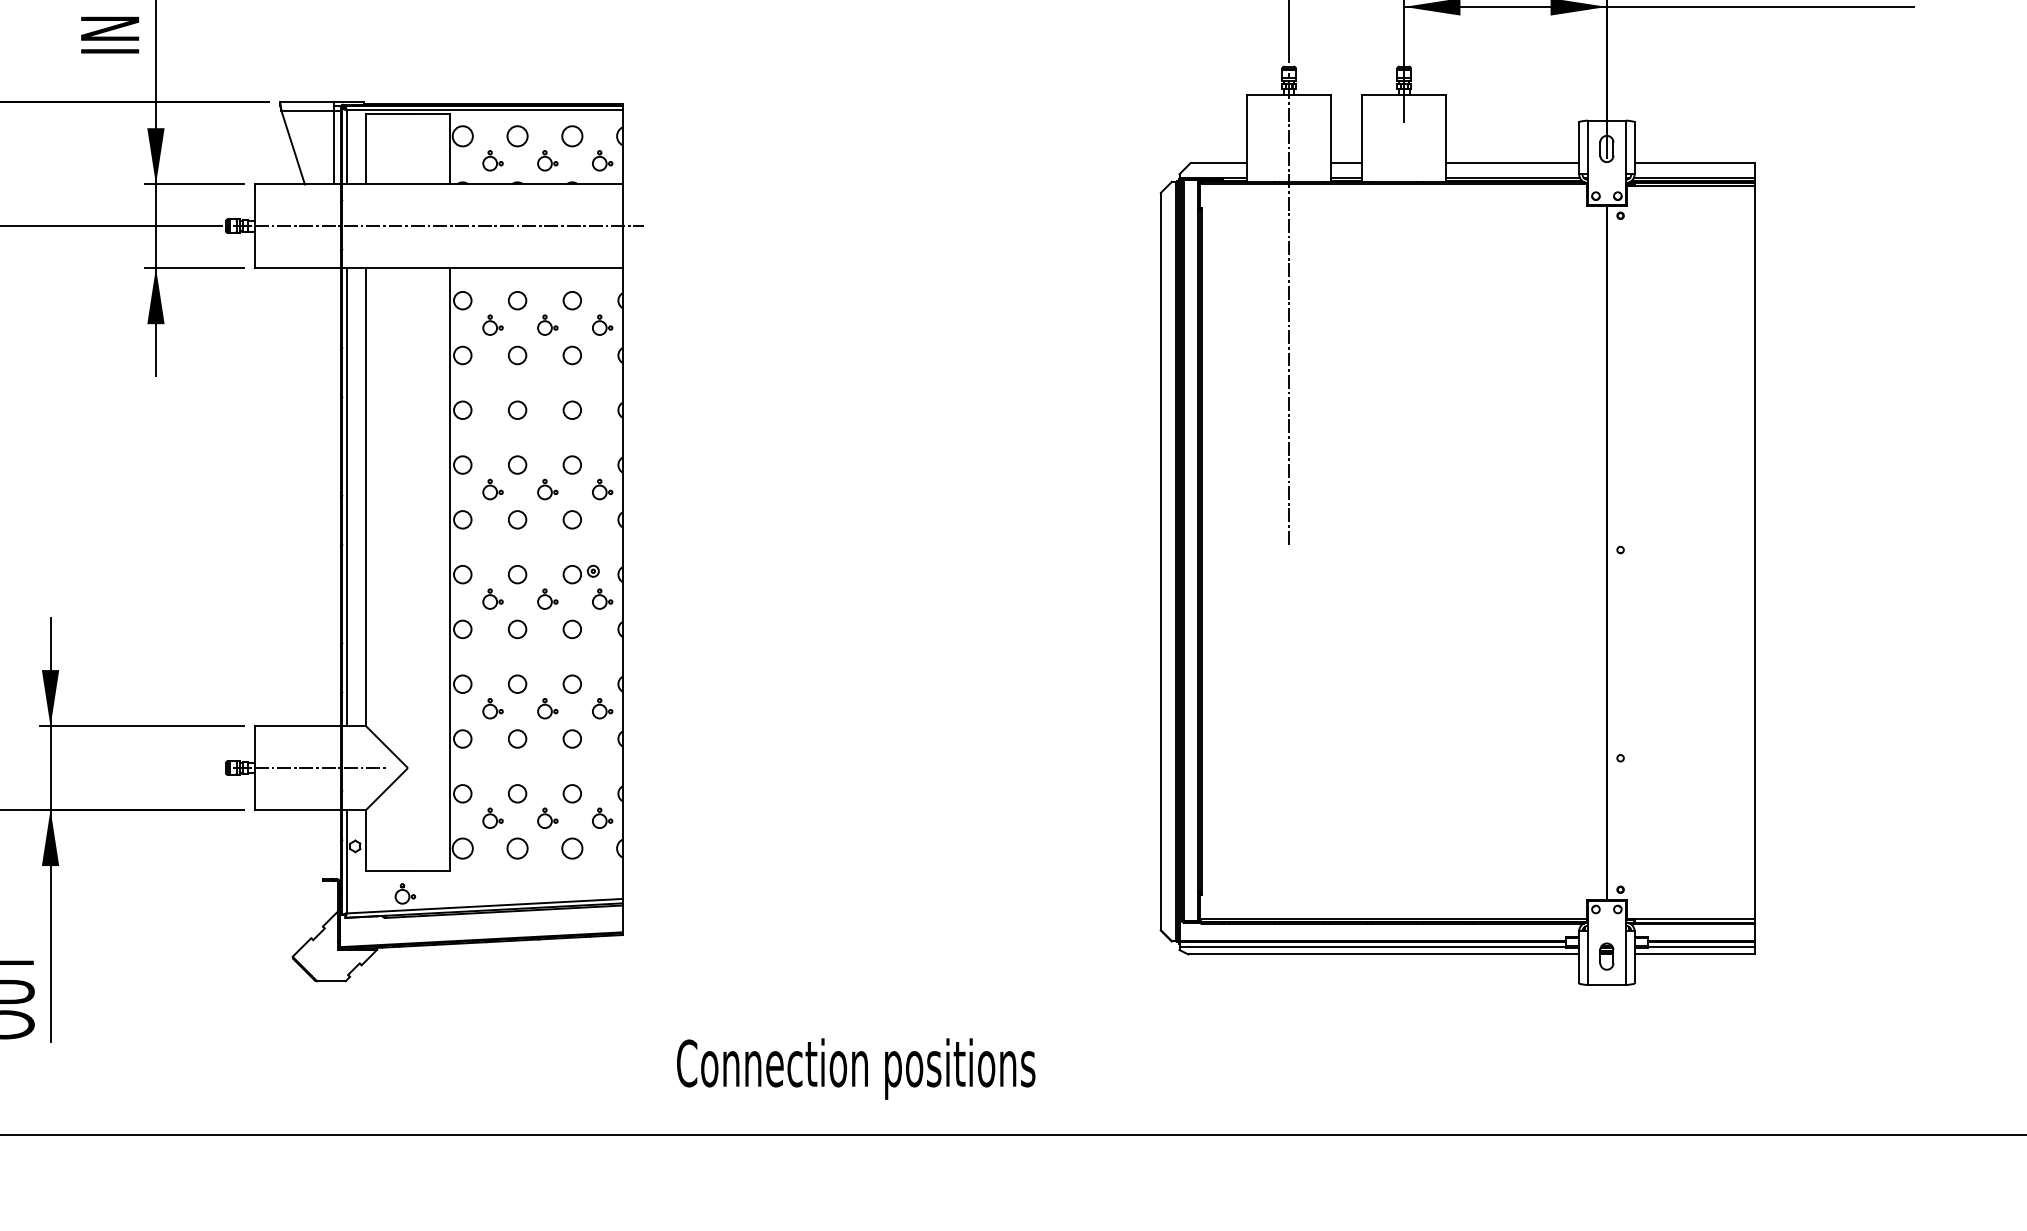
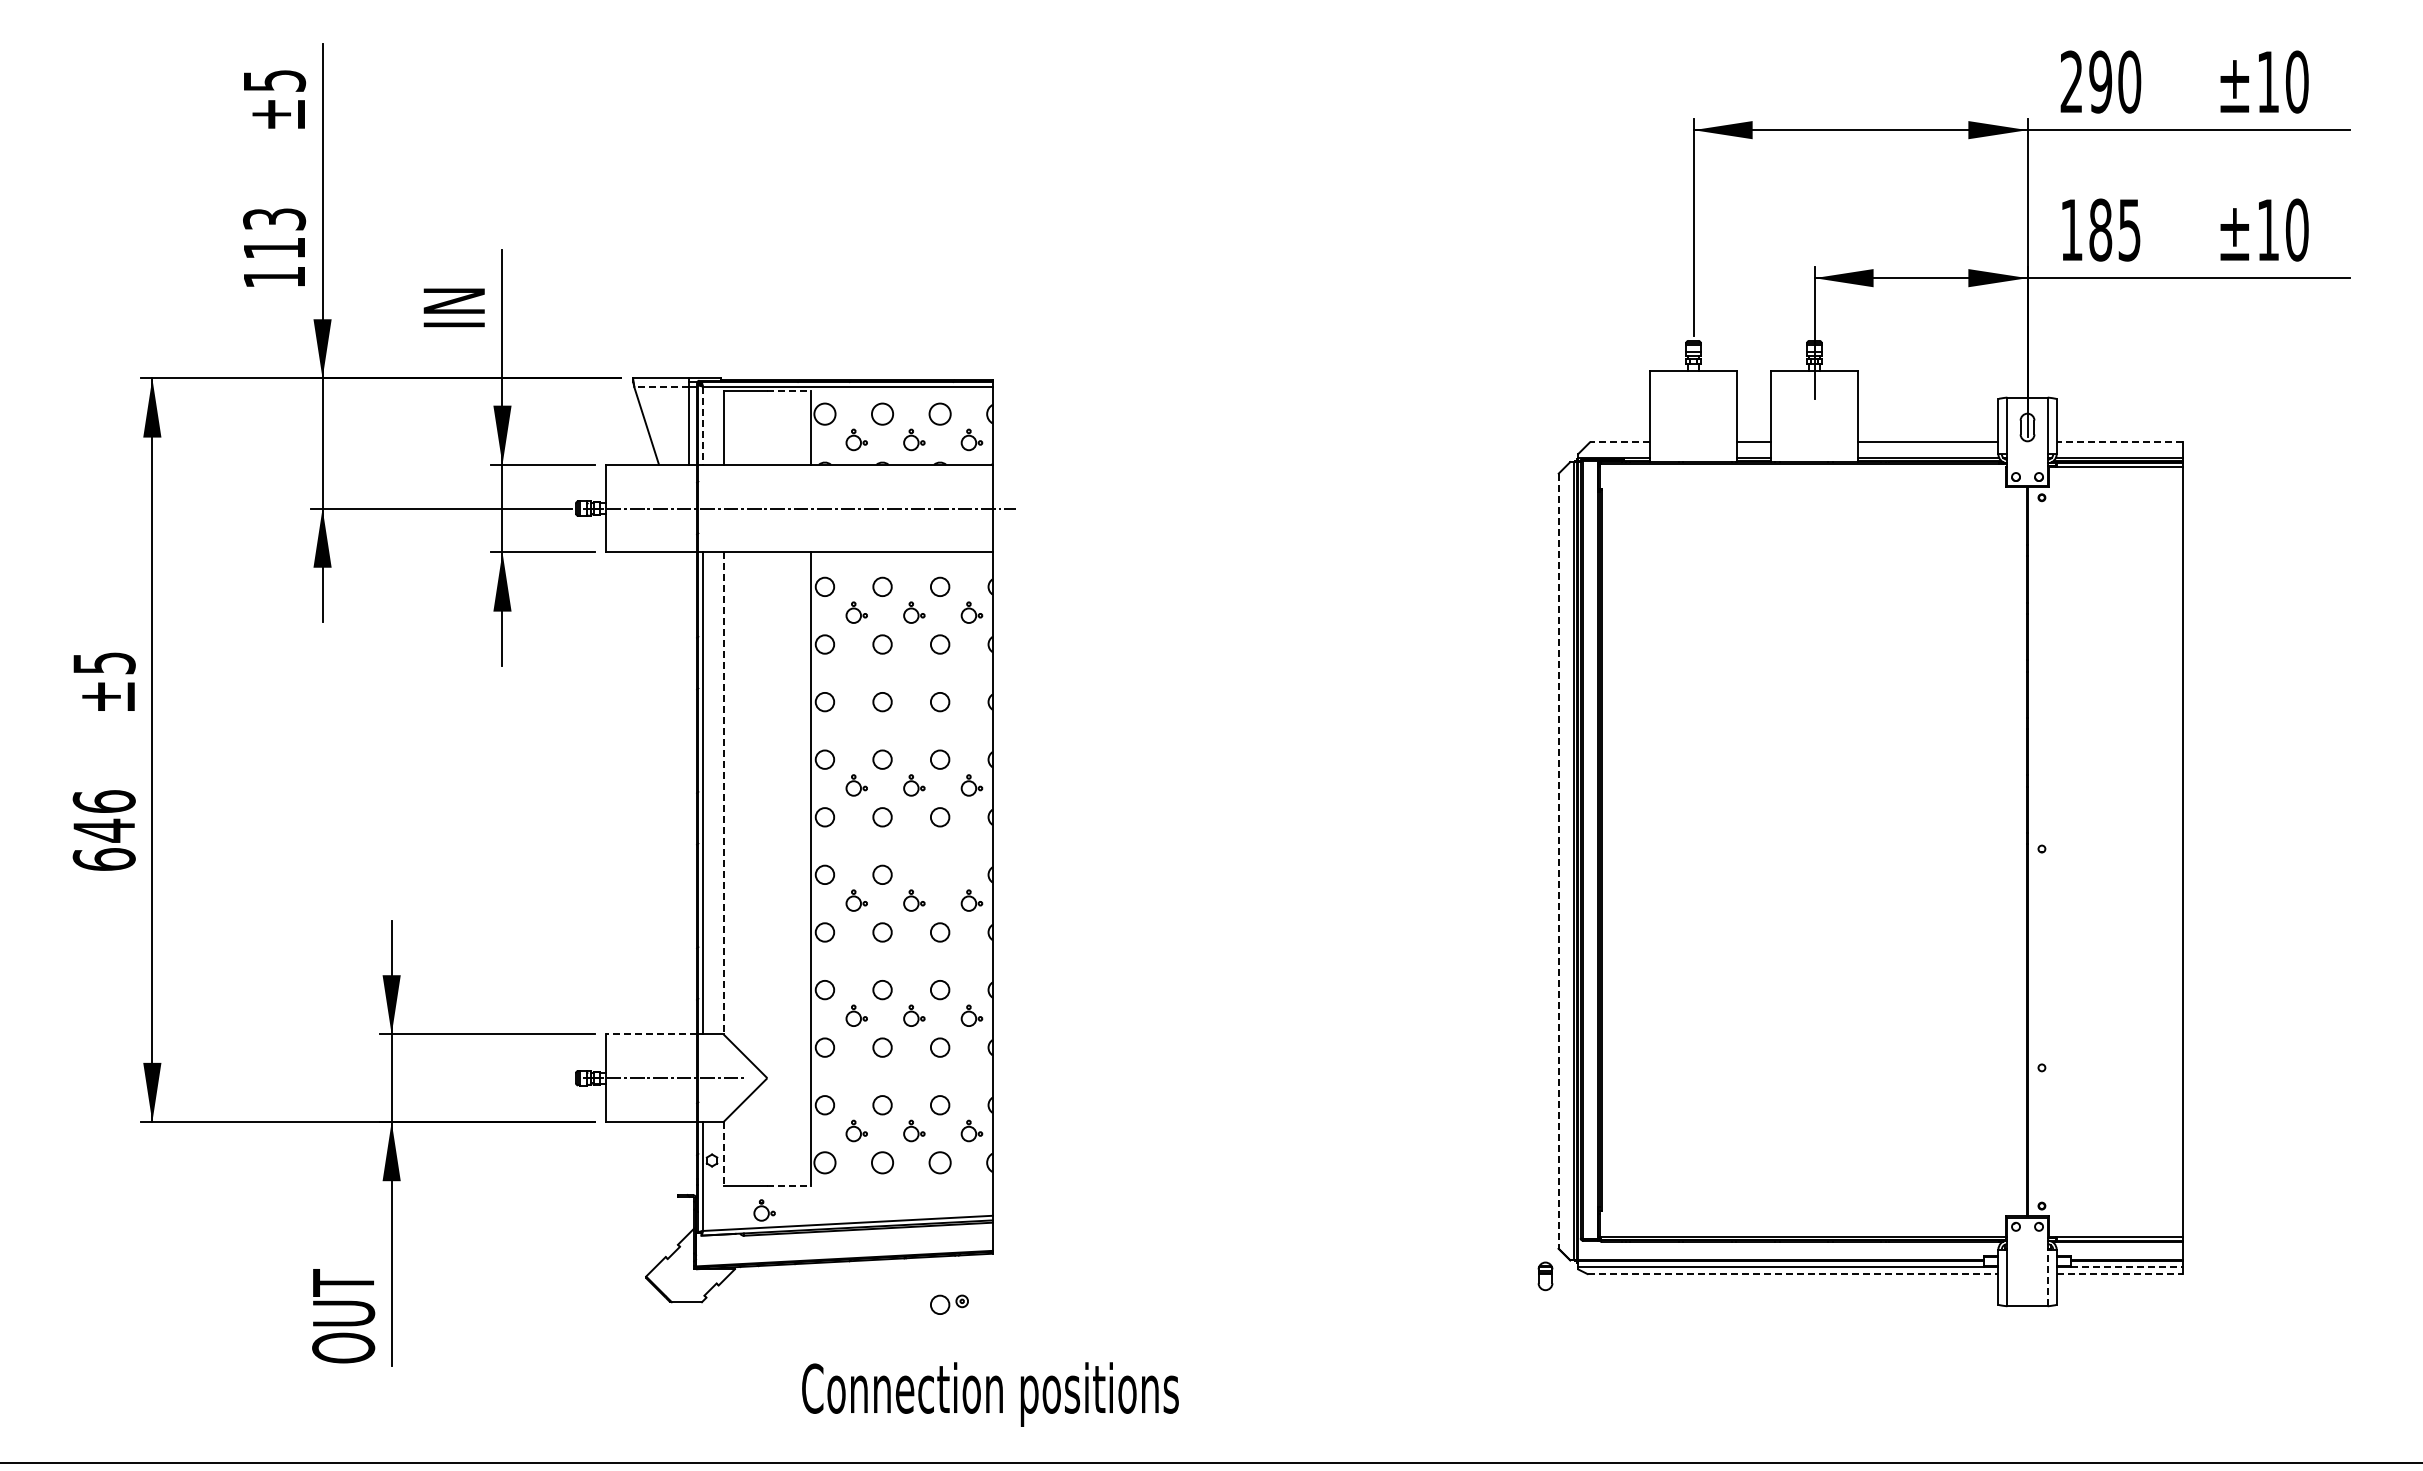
line: (307, 110) -> (661, 387), solid -> dashed
line: (429, 114) -> (789, 391), solid -> dashed
line: (346, 148) -> (702, 426), solid -> dashed
line: (1218, 163) -> (1619, 442), solid -> dashed
line: (1694, 163) -> (2119, 442), solid -> dashed
line: (1289, 308) -> (1693, 595), removed
line: (366, 497) -> (723, 793), solid -> dashed
line: (1160, 561) -> (1558, 861), solid -> dashed
part: (581, 574) -> (949, 1304), moved
line: (297, 726) -> (651, 1034), solid -> dashed
line: (366, 839) -> (723, 1153), solid -> dashed
line: (429, 870) -> (789, 1185), solid -> dashed
line: (1701, 947) -> (2126, 1266), solid -> dashed
line: (1384, 954) -> (1793, 1274), solid -> dashed
line: (1695, 954) -> (2120, 1274), solid -> dashed
part: (1606, 956) -> (1545, 1276), moved
line: (1625, 957) -> (2047, 1277), solid -> dashed
text: (856, 1069) -> (990, 1394), moved

